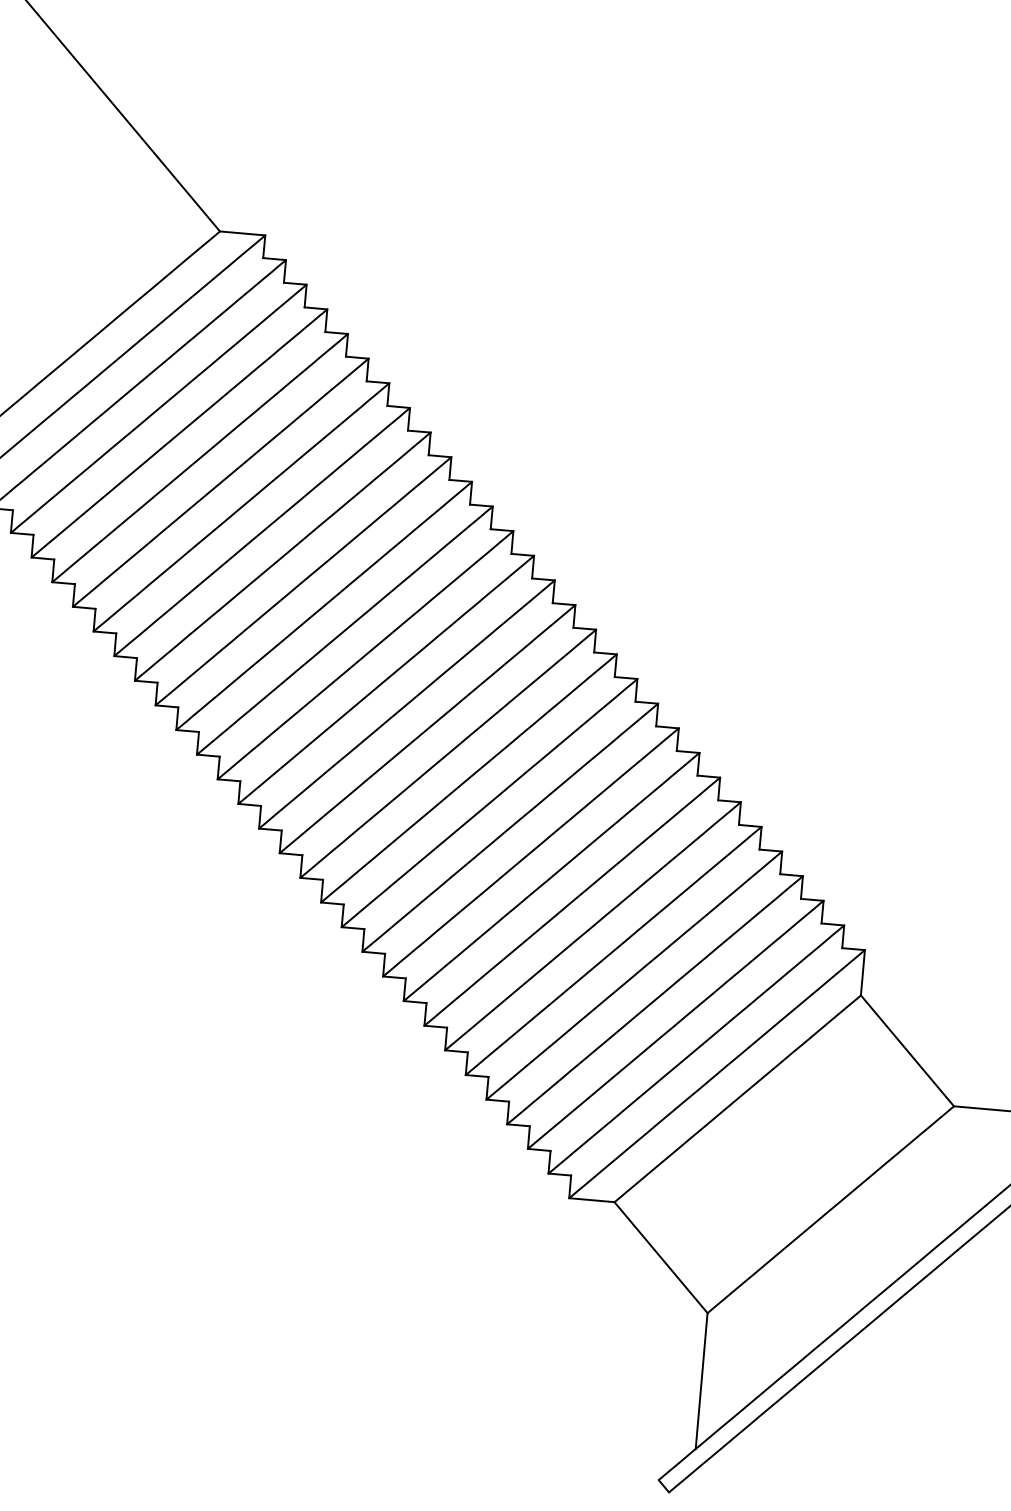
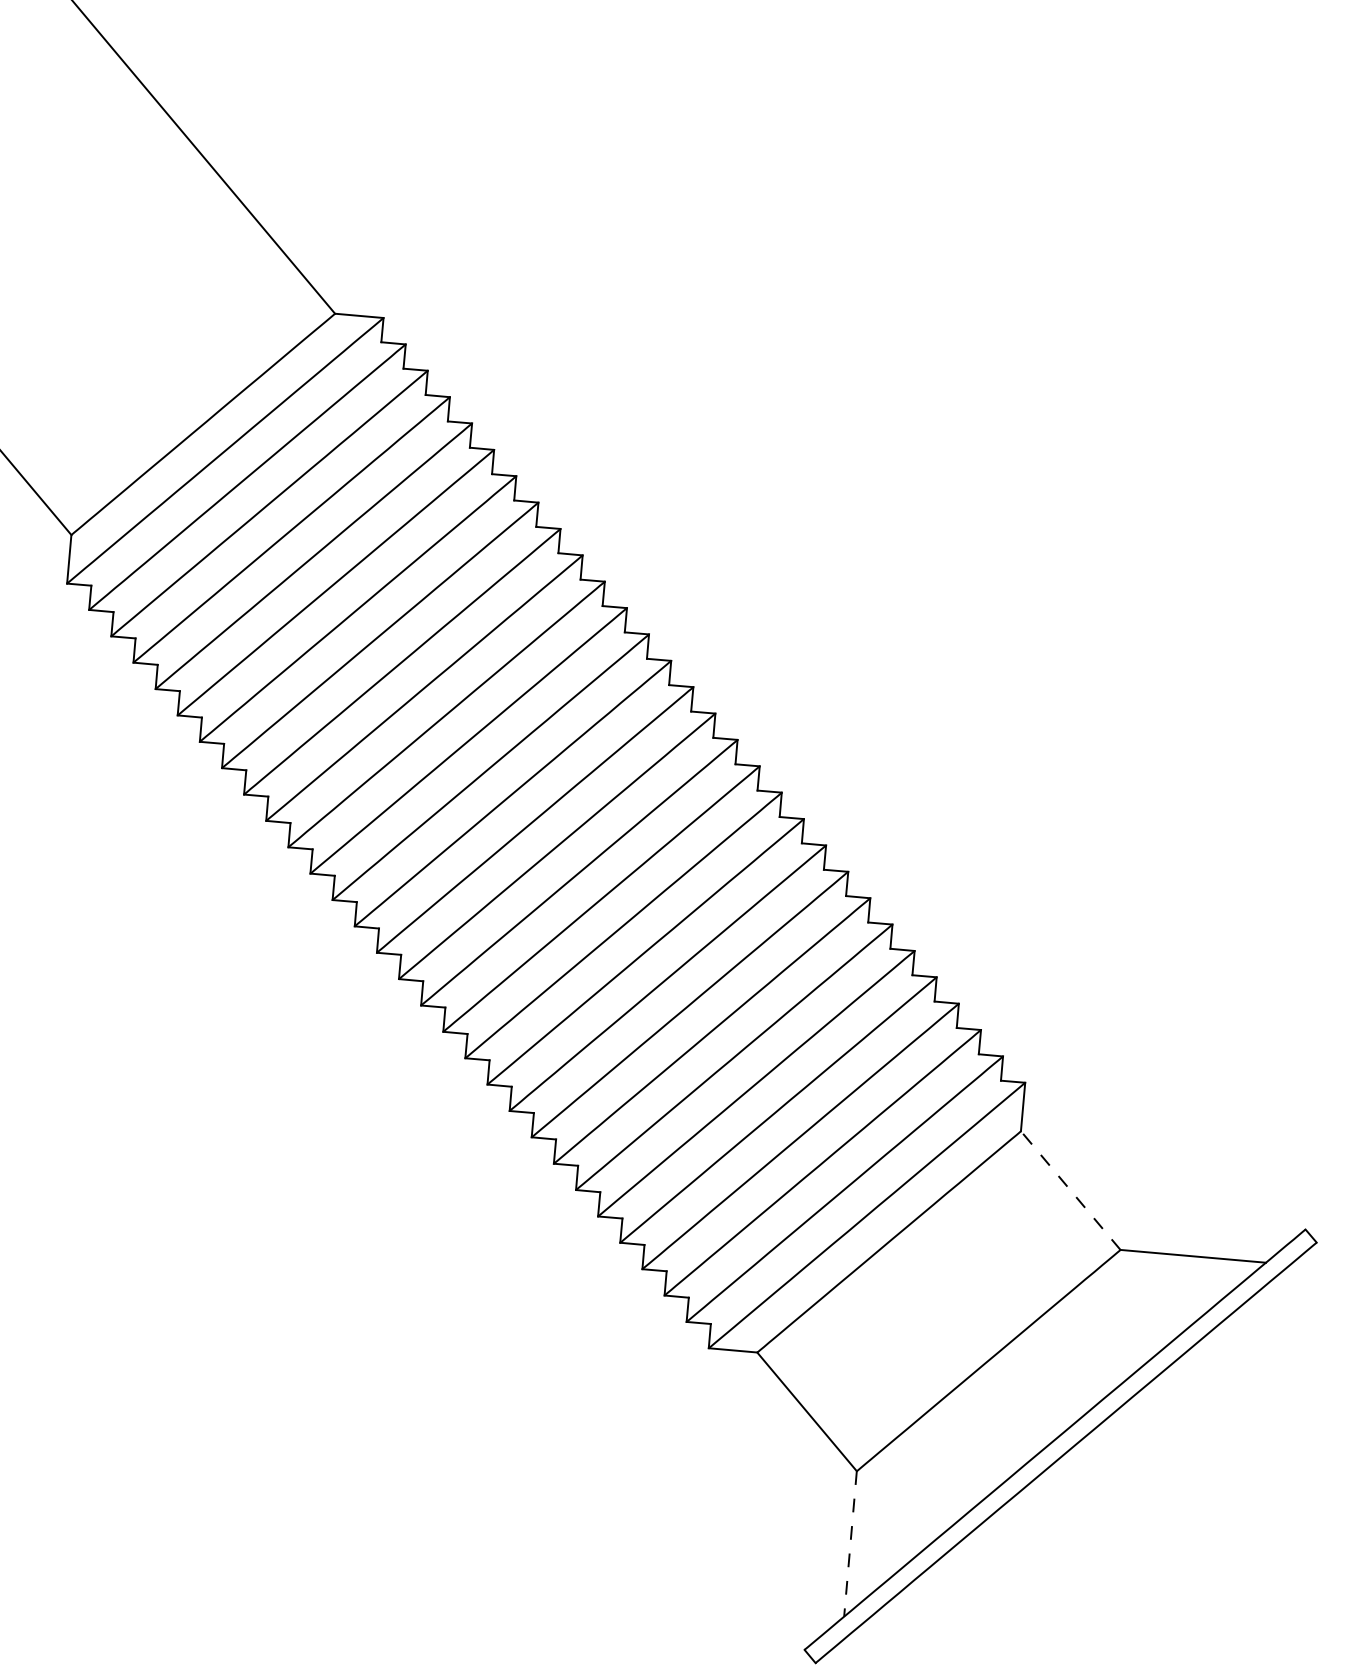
line: (907, 1050) -> (1070, 1190), solid -> dashed
line: (701, 1381) -> (850, 1544), solid -> dashed

